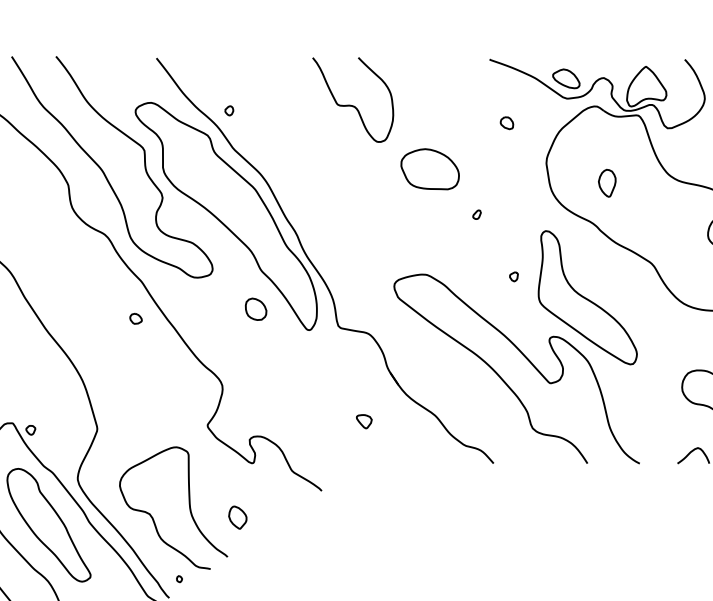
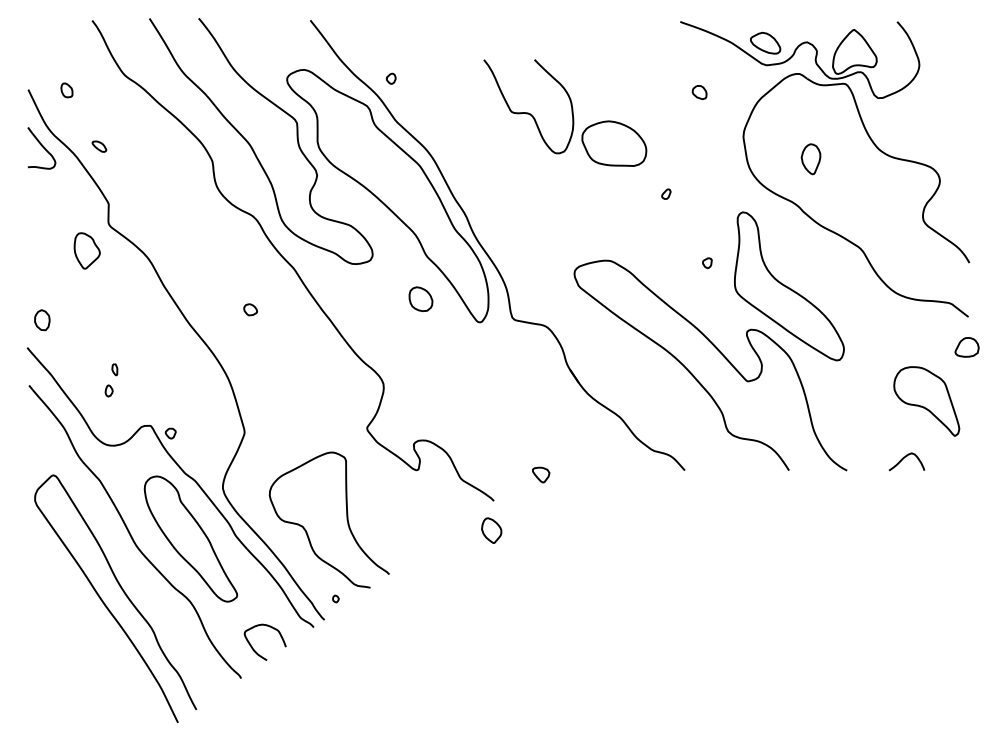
curve: (352, 105) -> (528, 112), moved
part: (135, 318) -> (250, 309), moved
part: (364, 421) -> (541, 474), moved
part: (237, 517) -> (491, 530), moved

